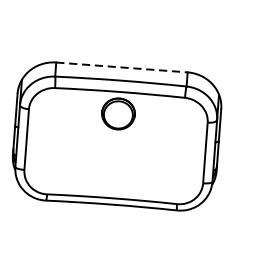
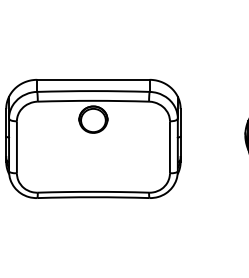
line: (122, 67) -> (93, 79), dashed -> solid

